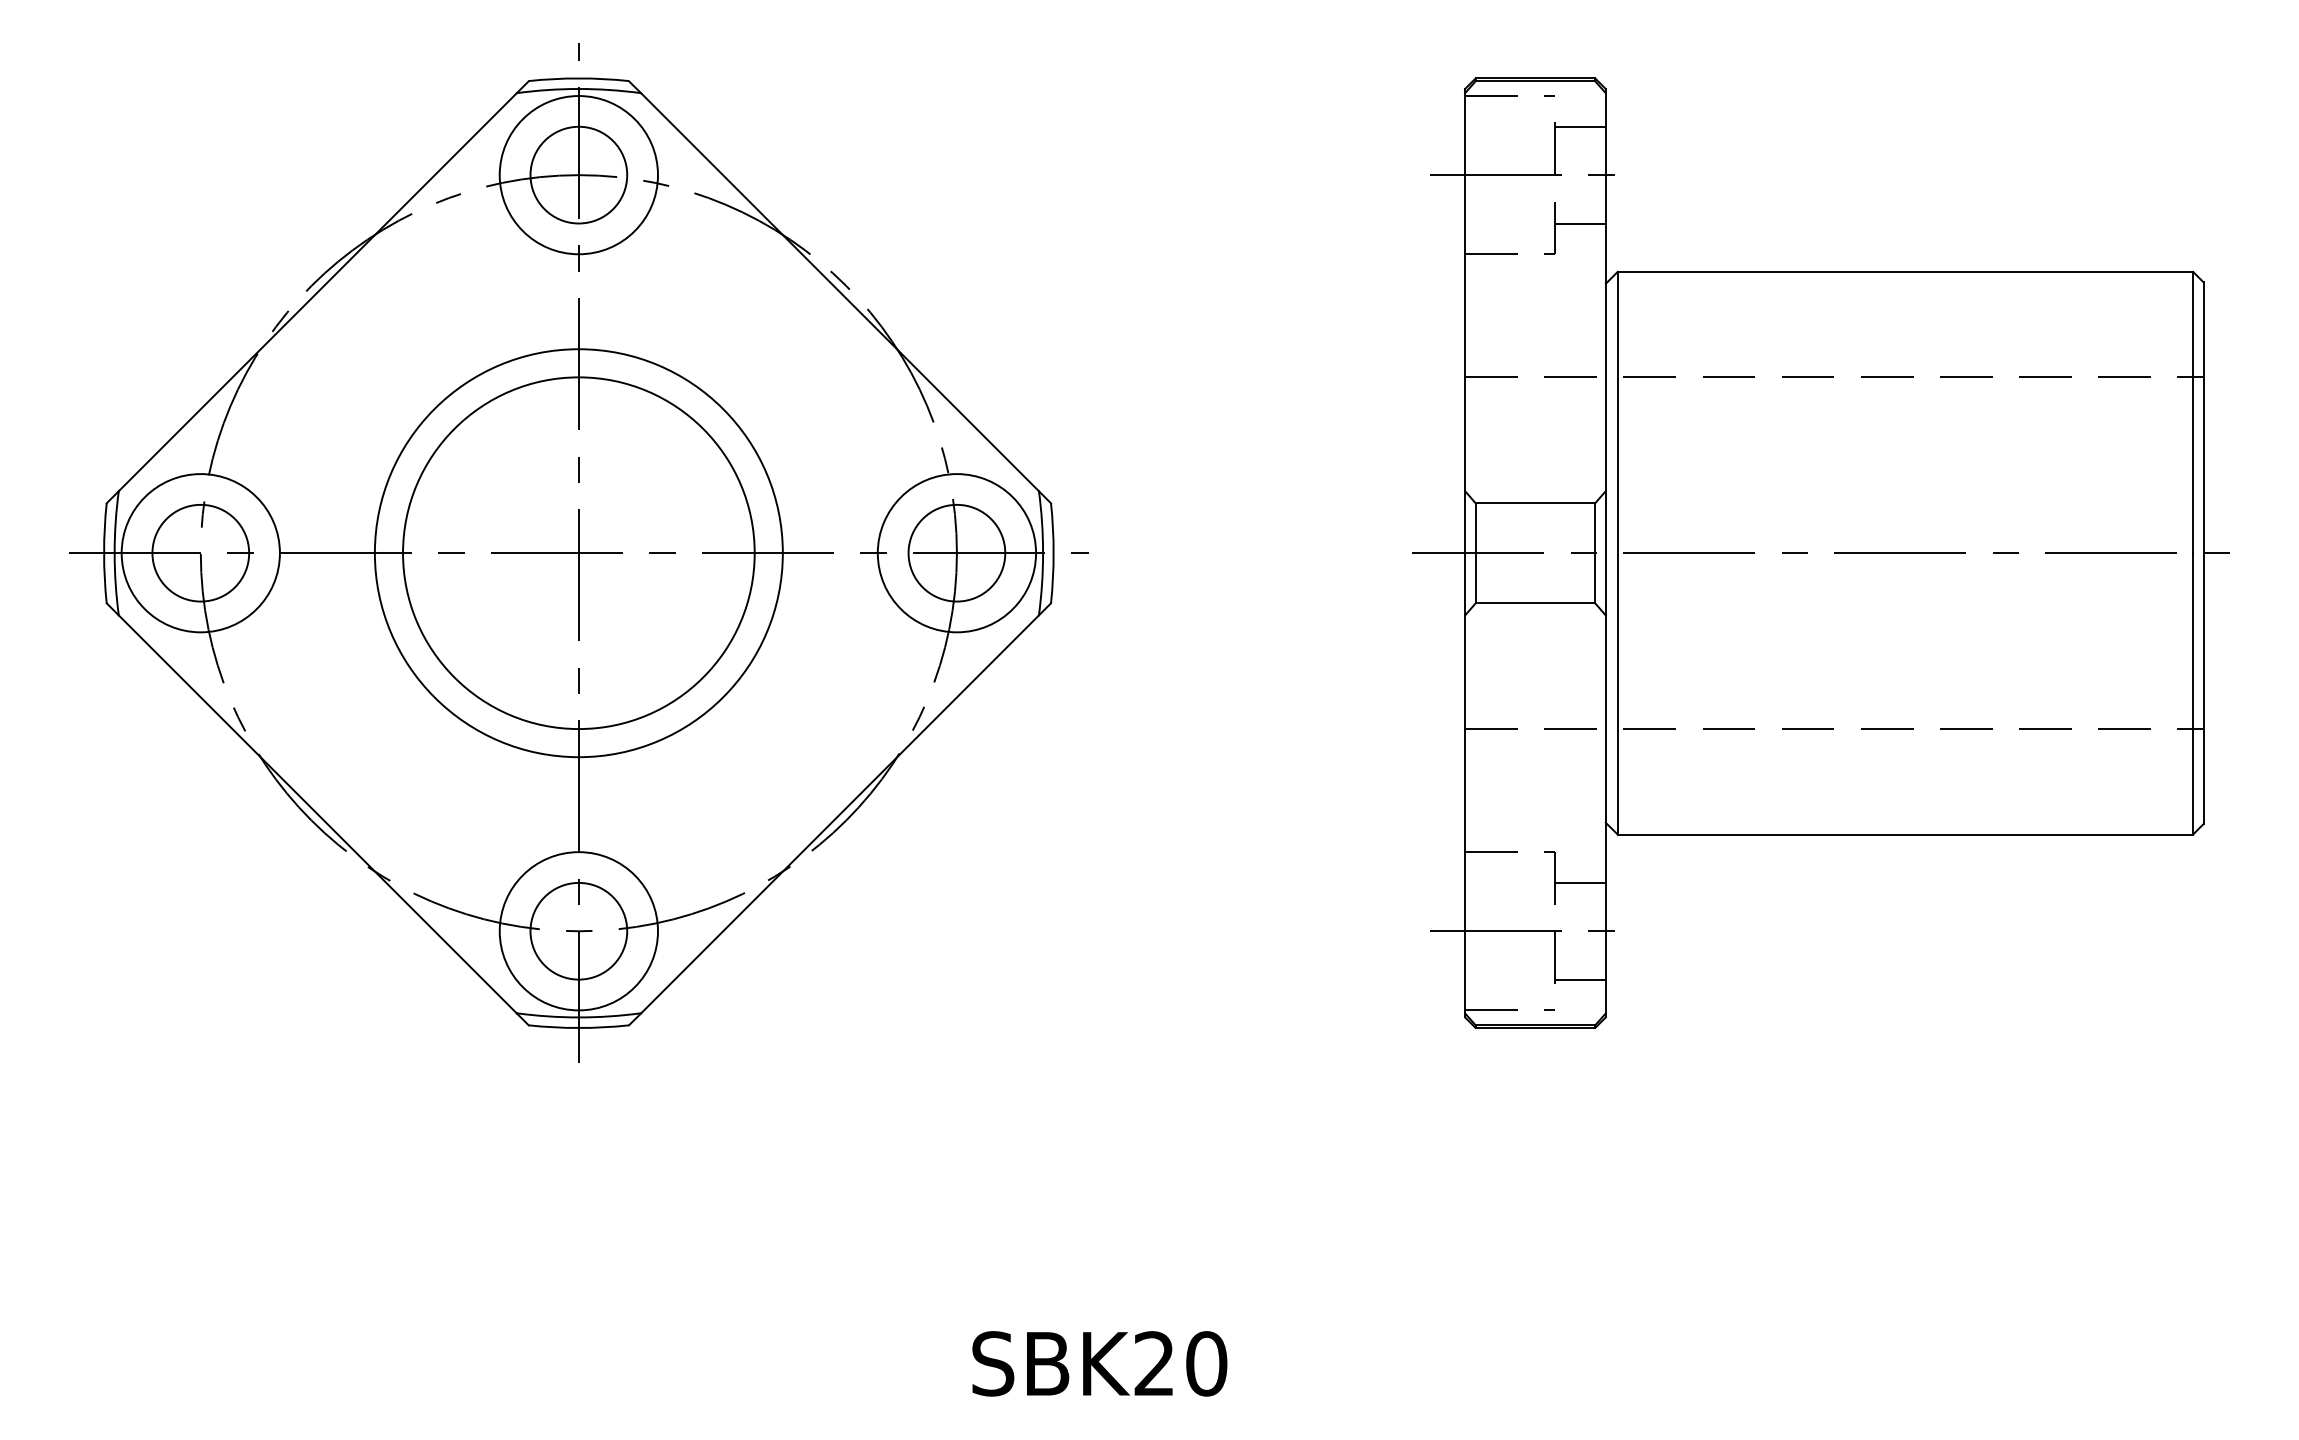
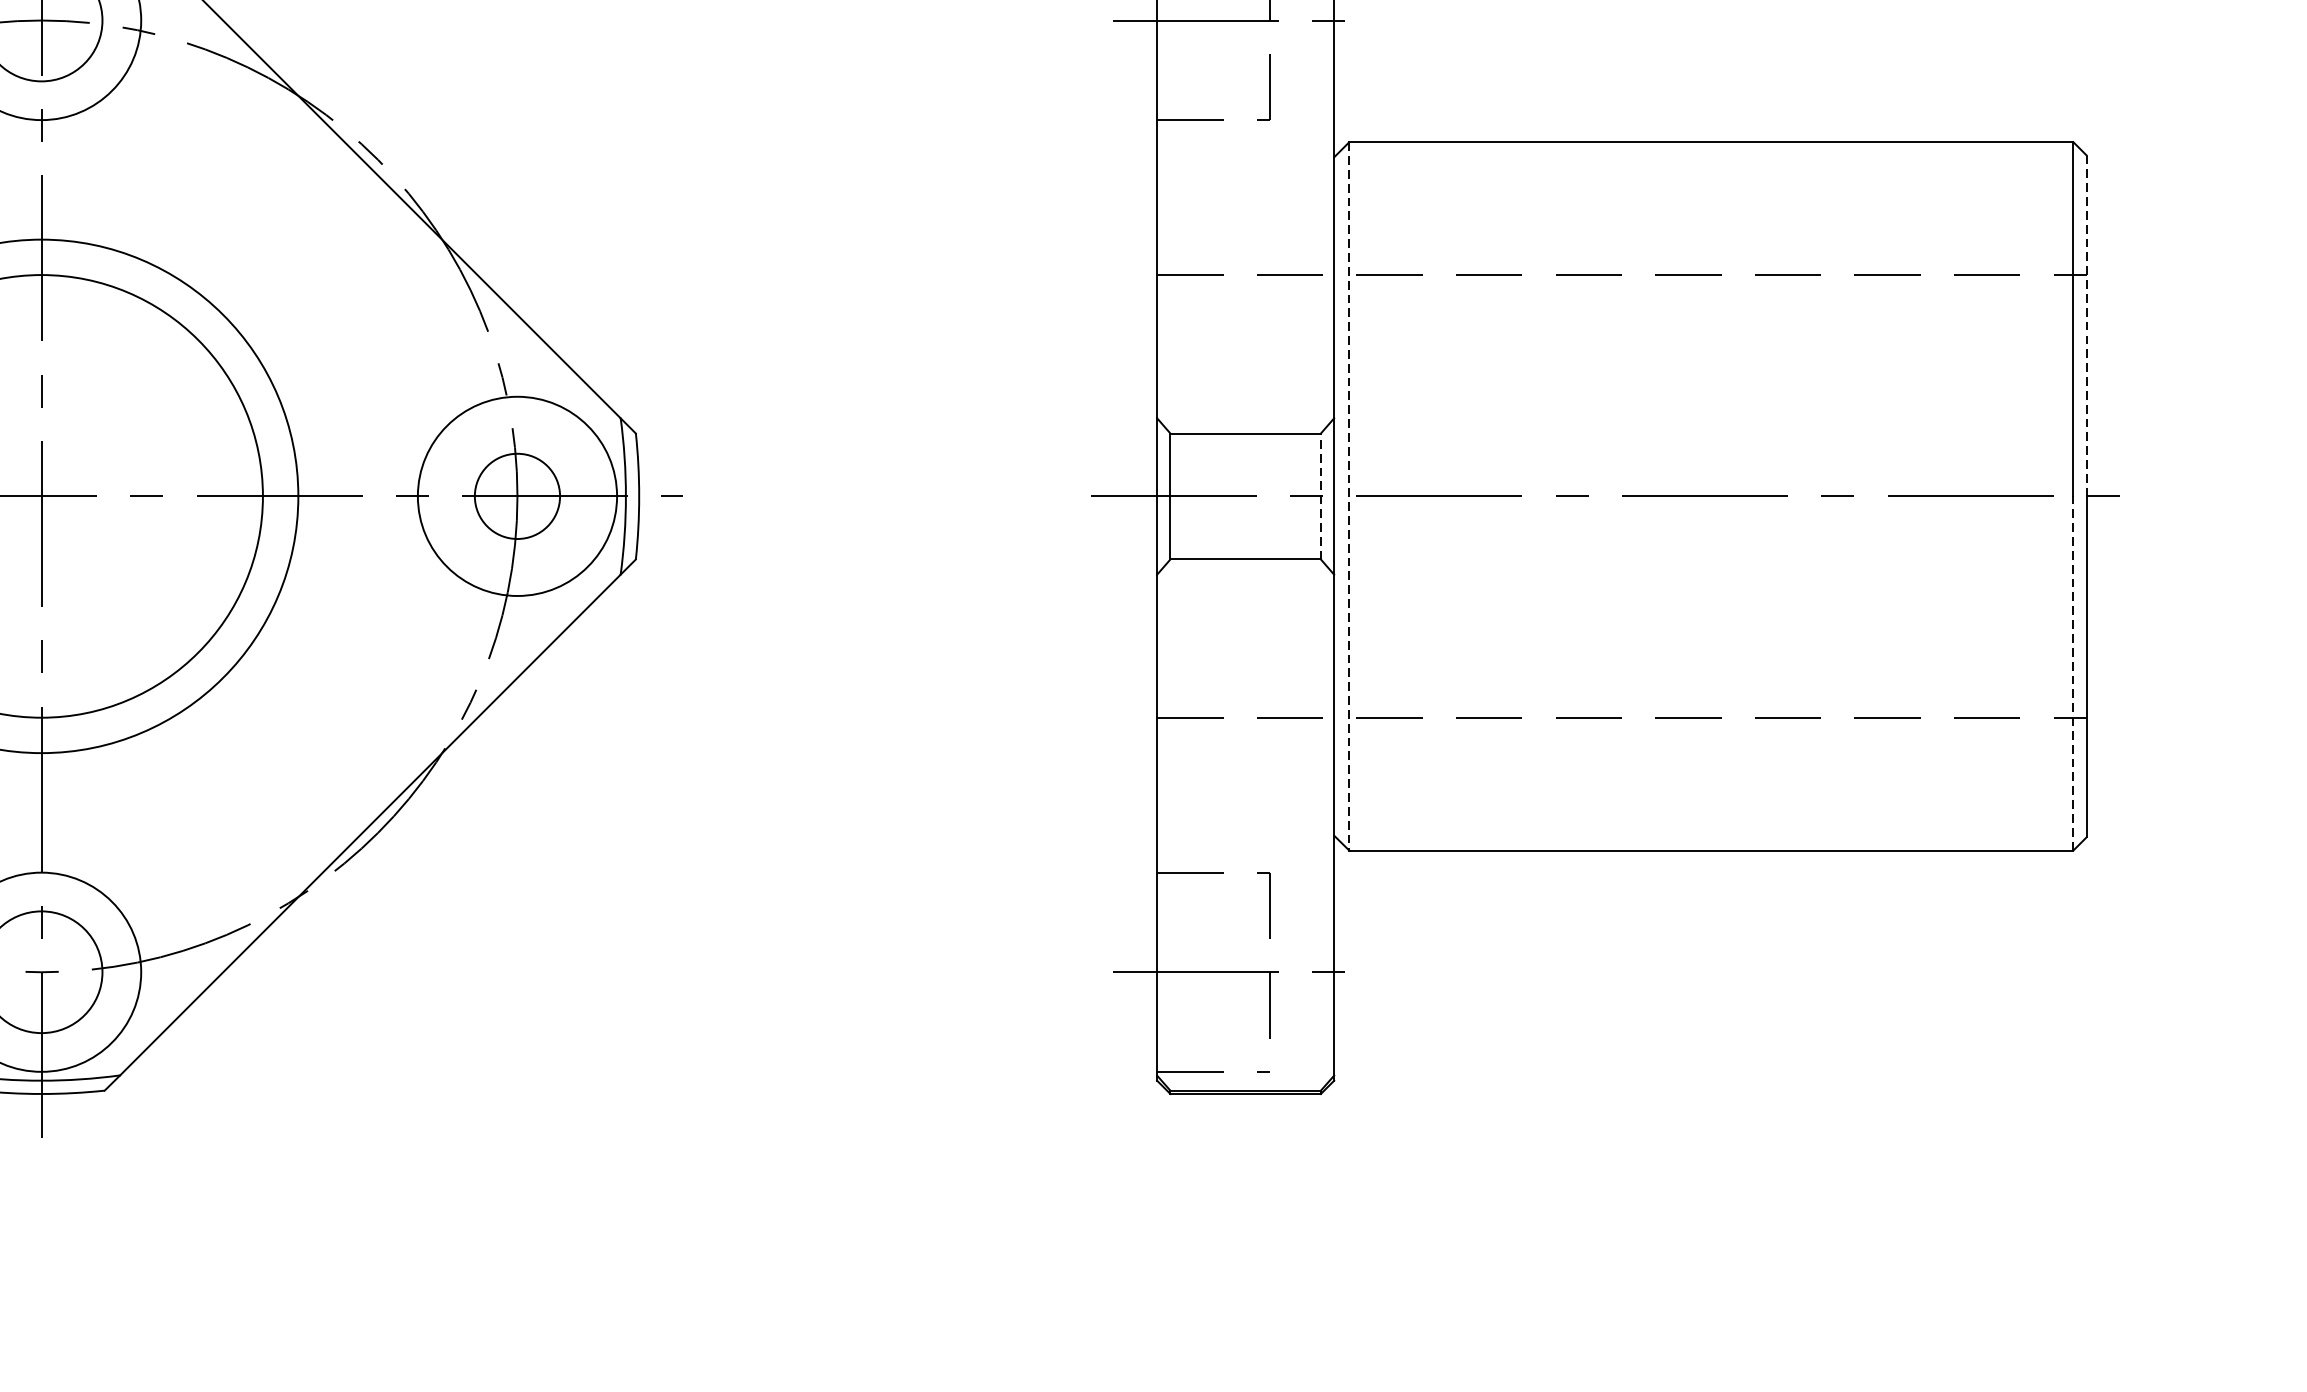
line: (1579, 223) -> (1301, 81), removed
line: (2203, 418) -> (2086, 326), solid -> dashed
circle: (956, 552) -> (516, 495), size x0.7
line: (1595, 552) -> (1321, 495), solid -> dashed
line: (1617, 553) -> (1348, 496), solid -> dashed
line: (2193, 693) -> (2073, 672), solid -> dashed
line: (1579, 882) -> (1301, 910), removed
line: (1579, 979) -> (1301, 1032), removed

